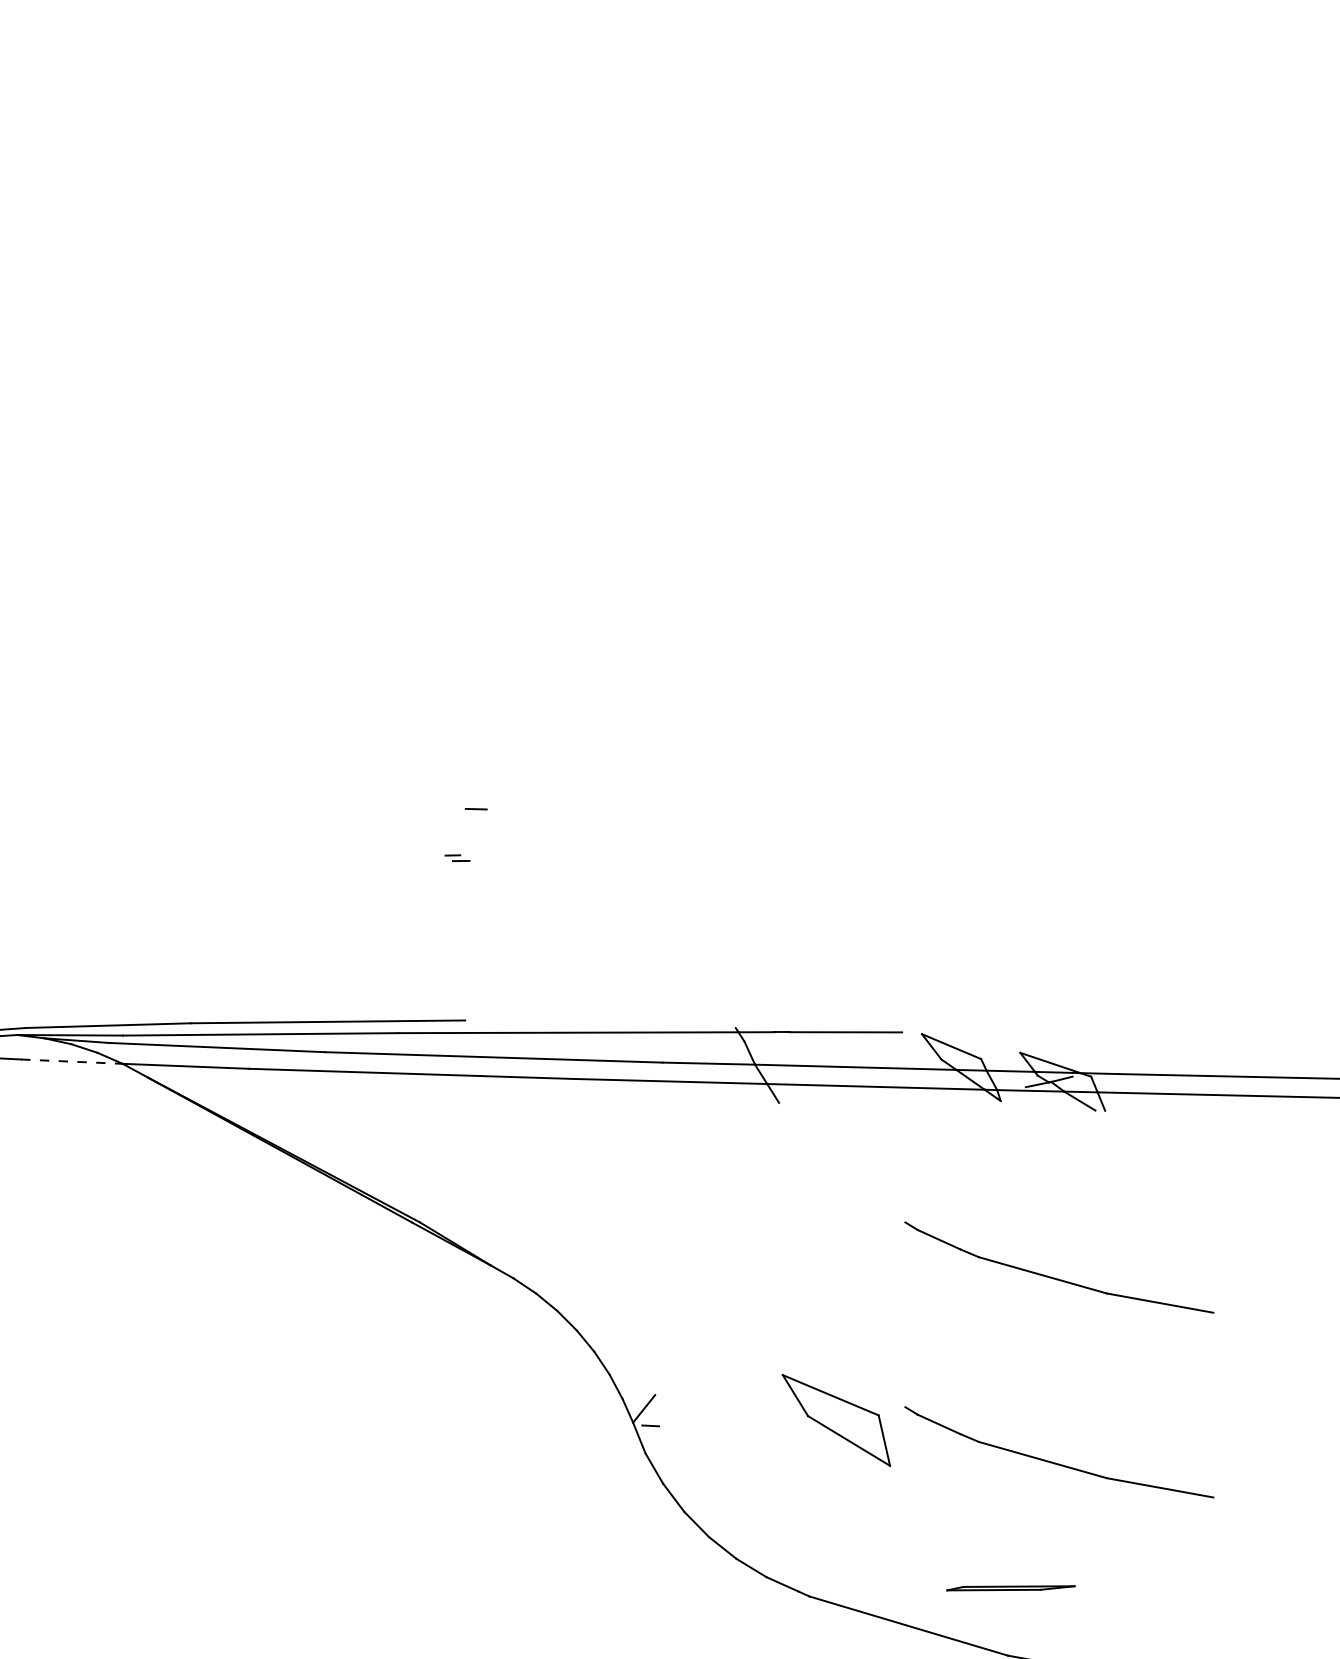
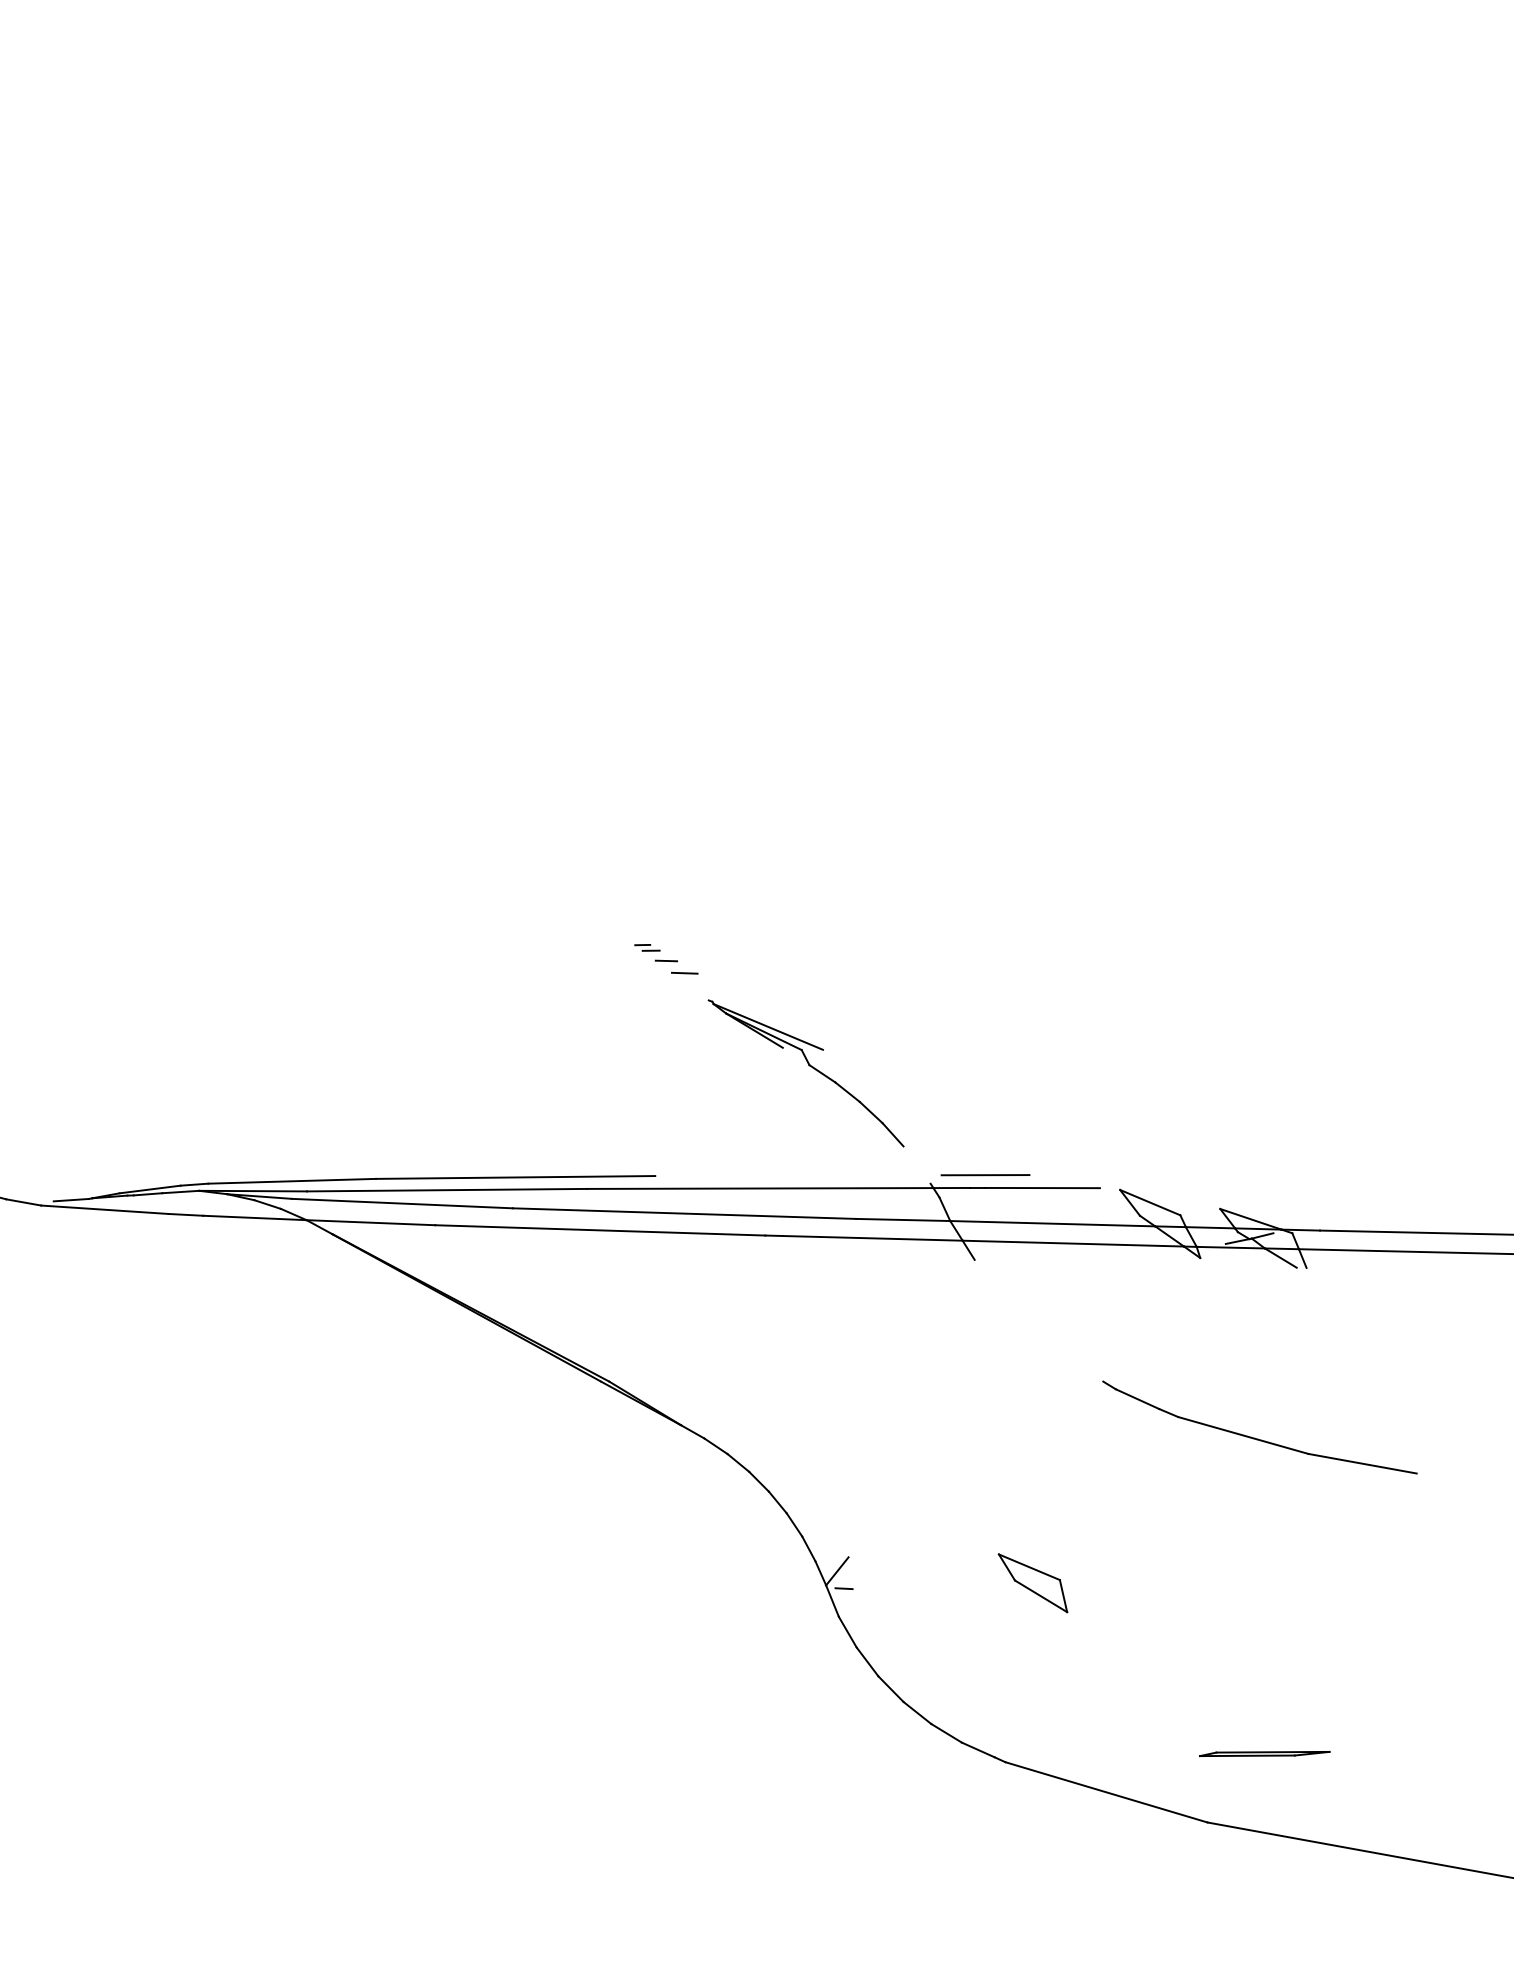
line: (493, 820) -> (684, 972), added
part: (457, 857) -> (647, 947), moved
part: (616, 912) -> (809, 1066), added
line: (789, 1019) -> (985, 1175), added
line: (71, 1061) -> (254, 1217), dashed -> solid
part: (835, 1420) -> (1032, 1583), size x0.62
part: (1057, 1463) -> (1258, 1626), removed
part: (1010, 1587) -> (1264, 1753), moved

